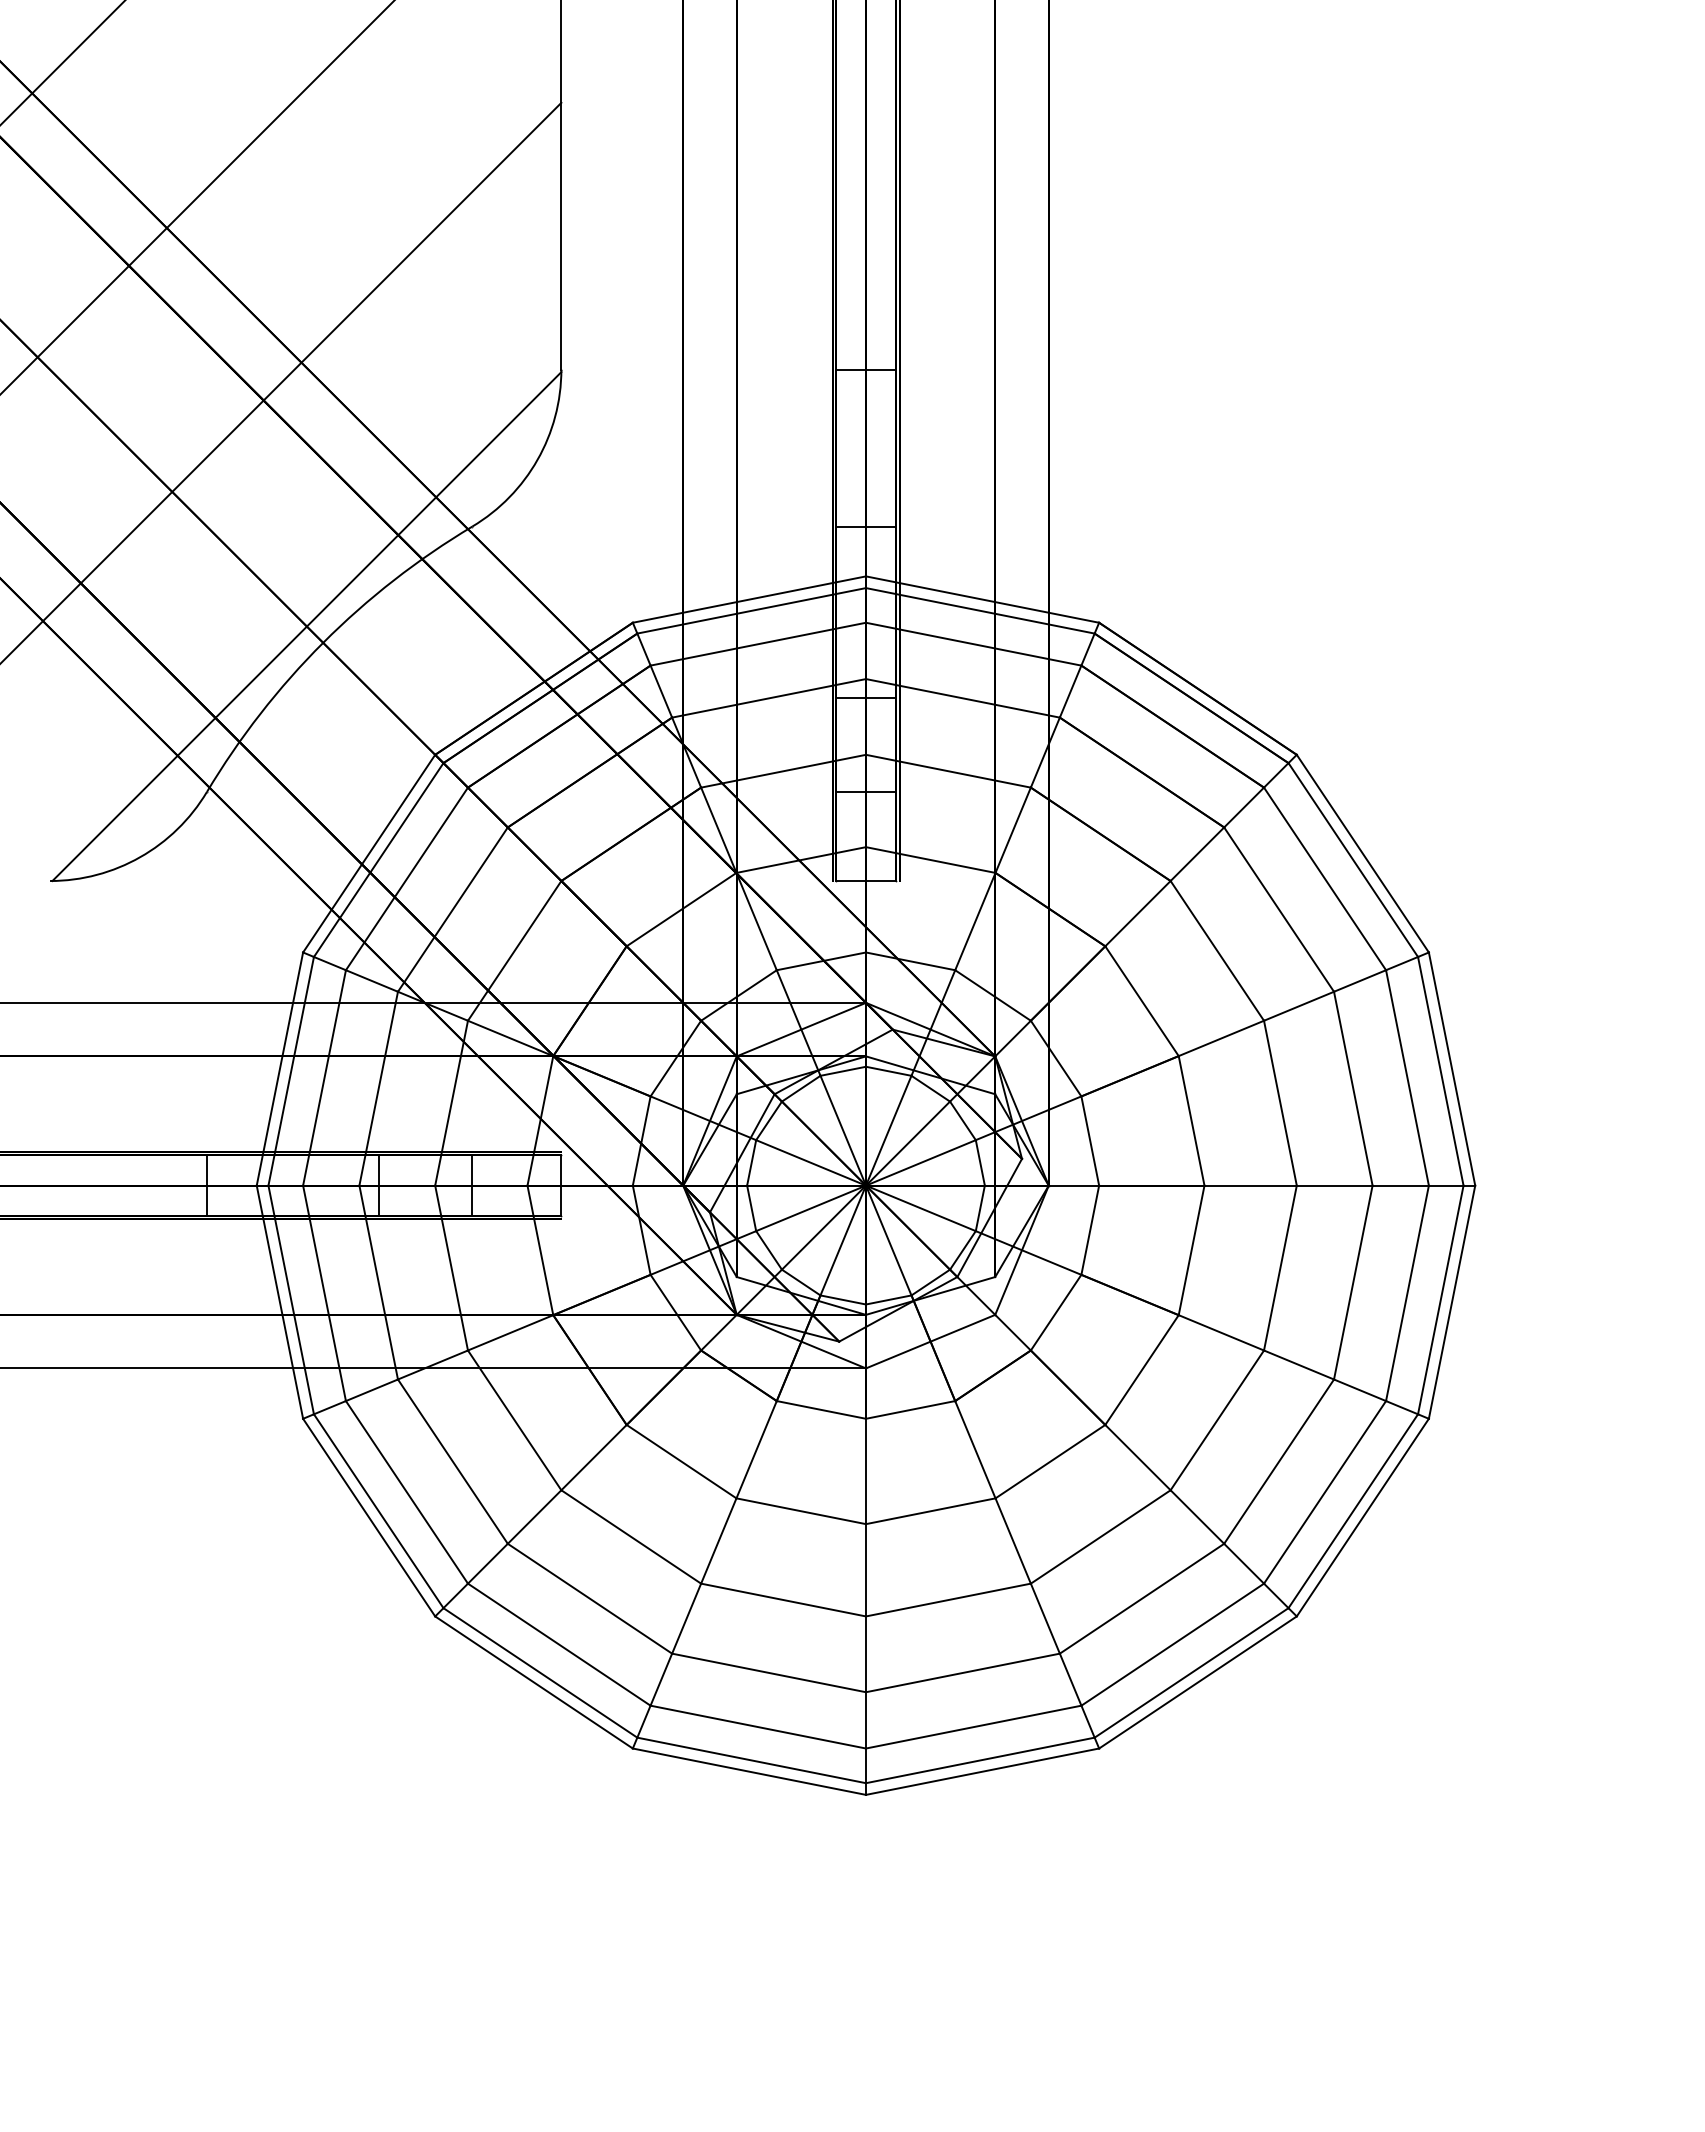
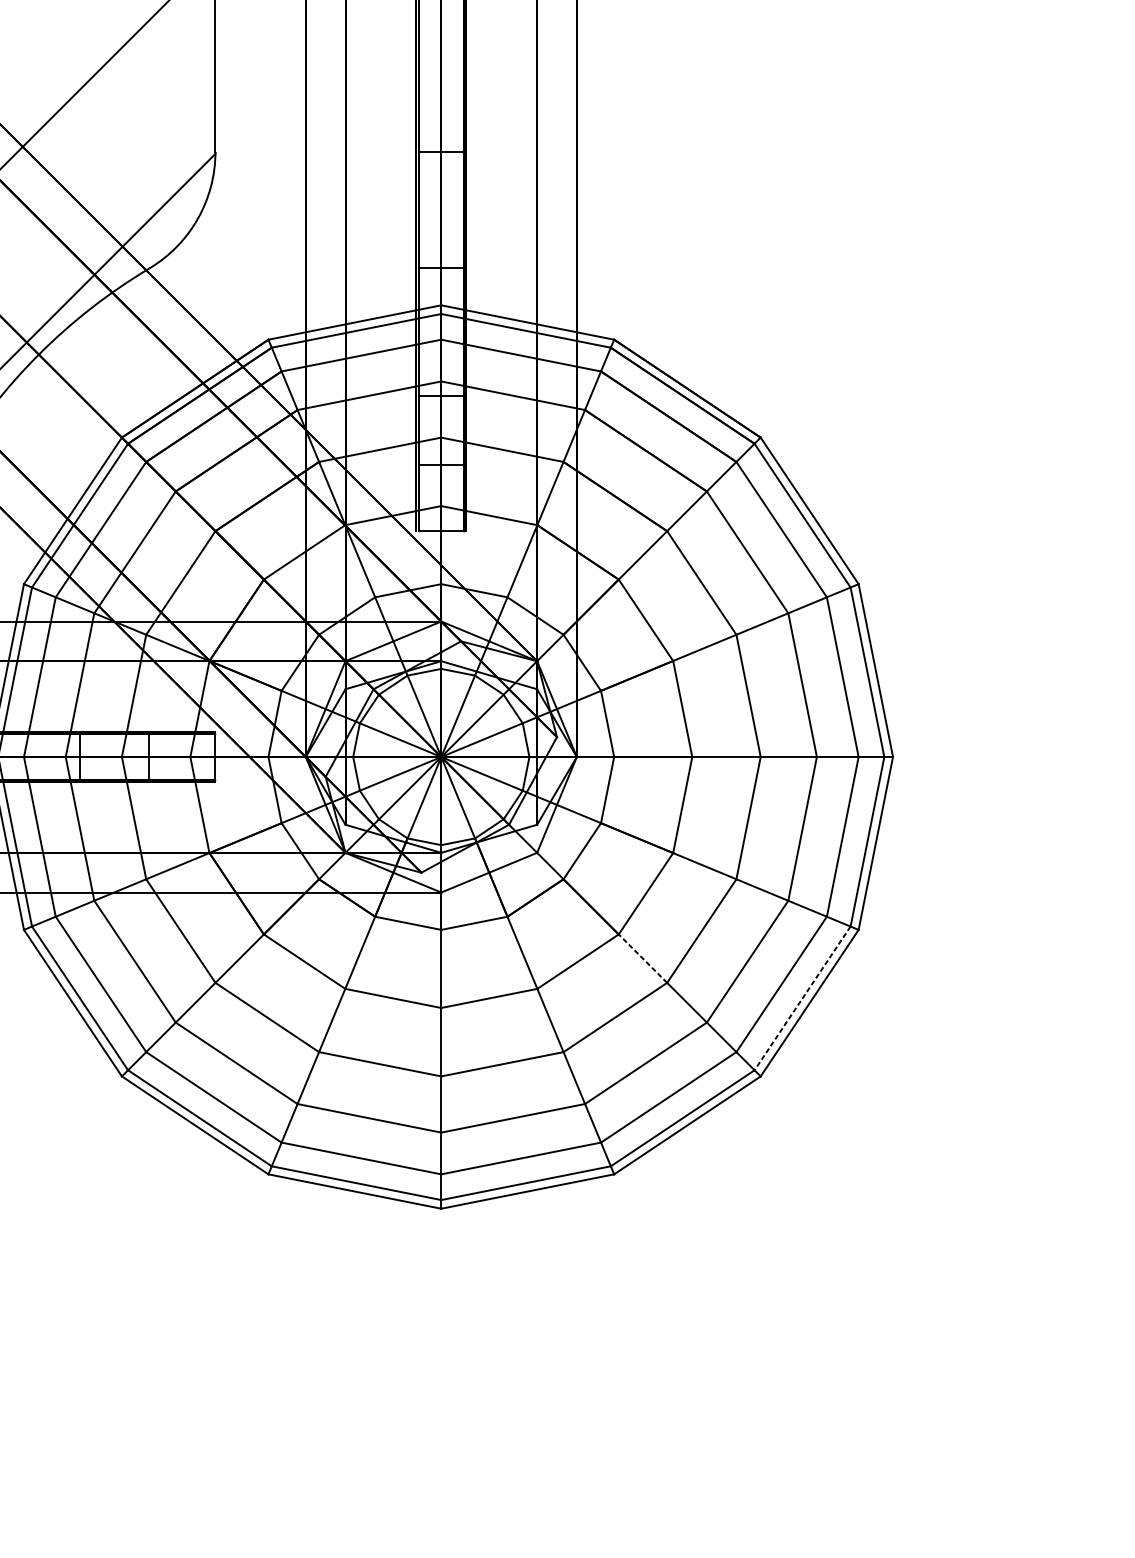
line: (1137, 1457) -> (642, 958), solid -> dashed
line: (1353, 1511) -> (802, 998), solid -> dashed

